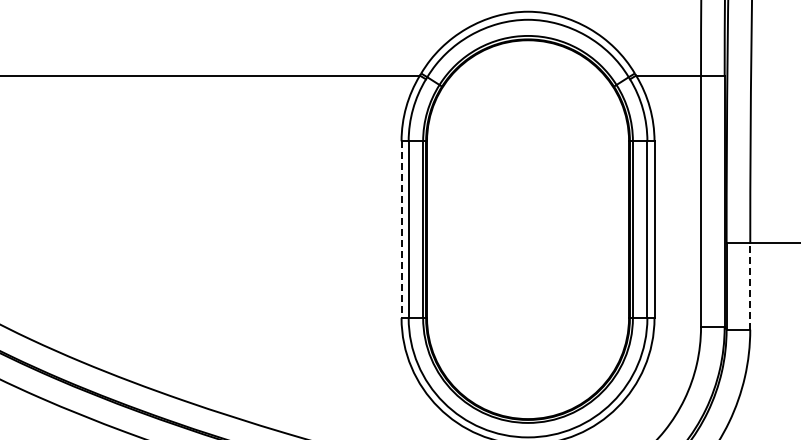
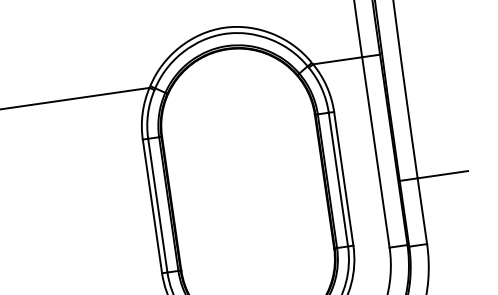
line: (401, 230) -> (152, 207), dashed -> solid
line: (750, 285) -> (422, 210), dashed -> solid

